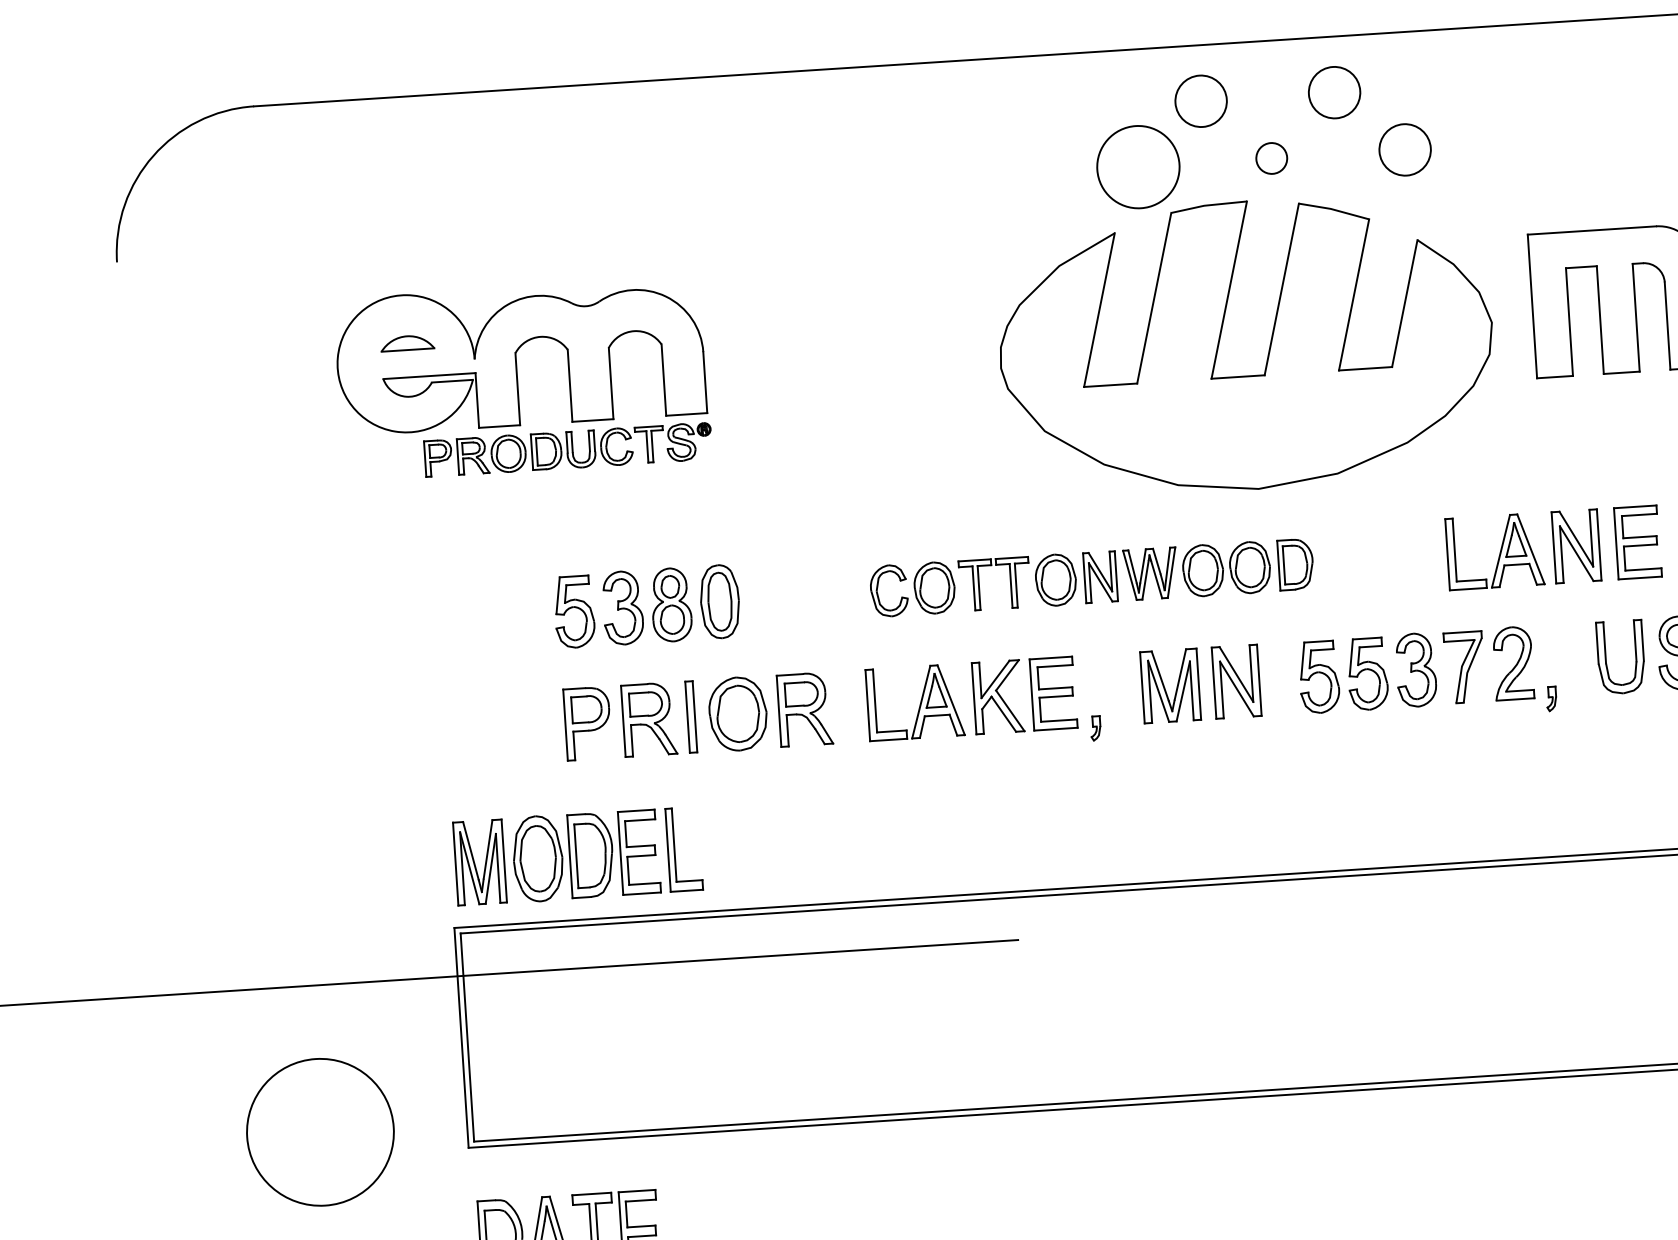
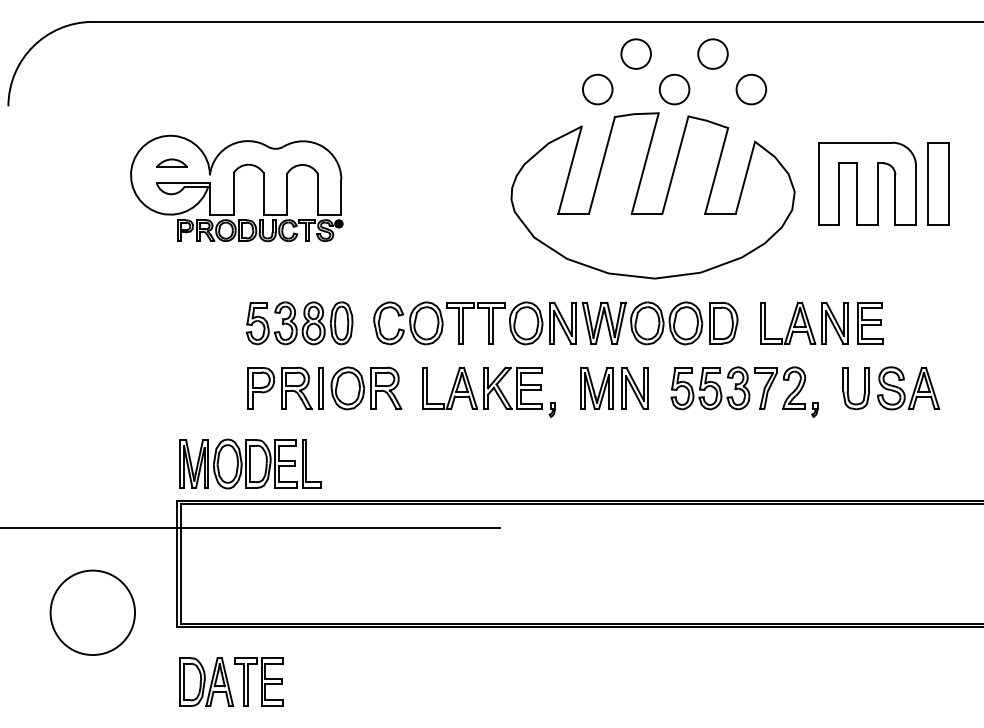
circle: (1271, 158) -> (674, 89), size x1.67
circle: (1137, 167) -> (597, 89), size x0.62
part: (1091, 578) -> (555, 323), size x1.43

